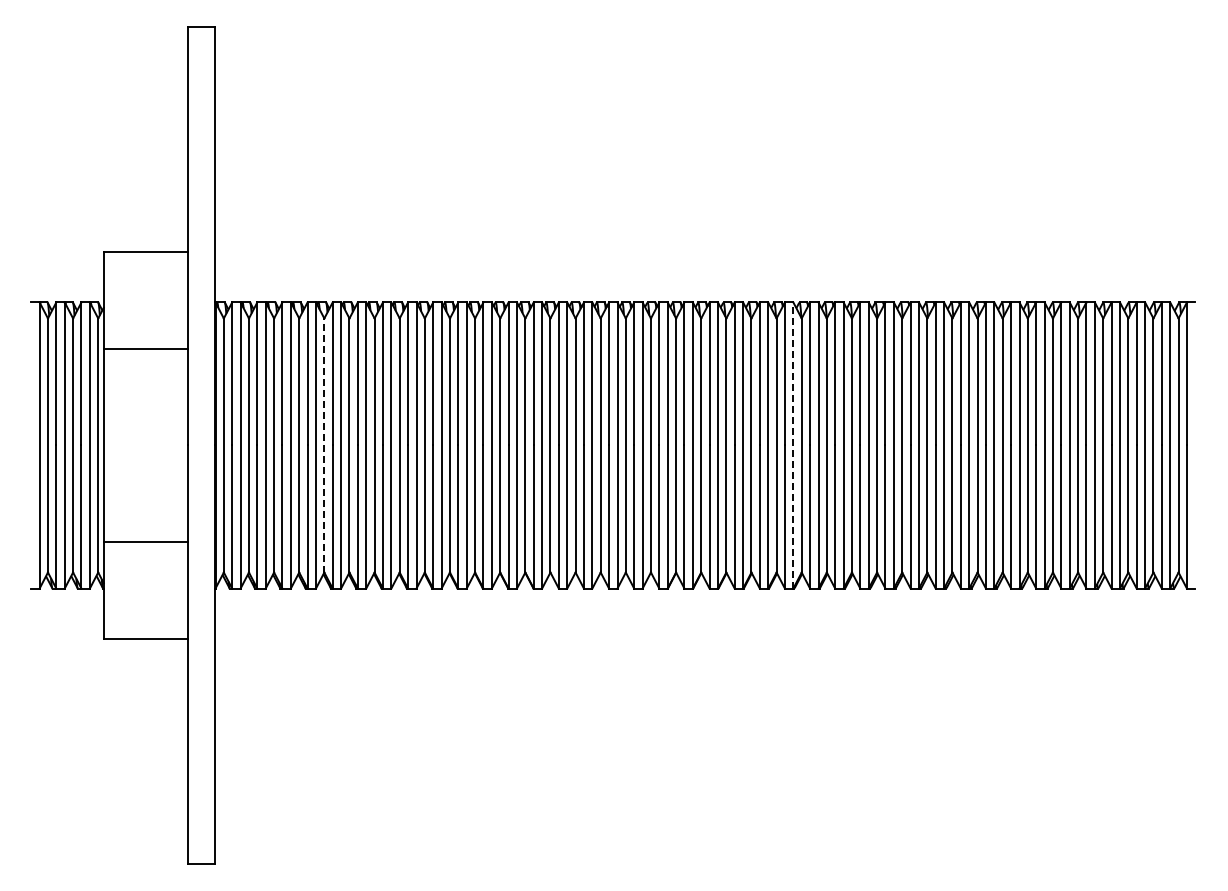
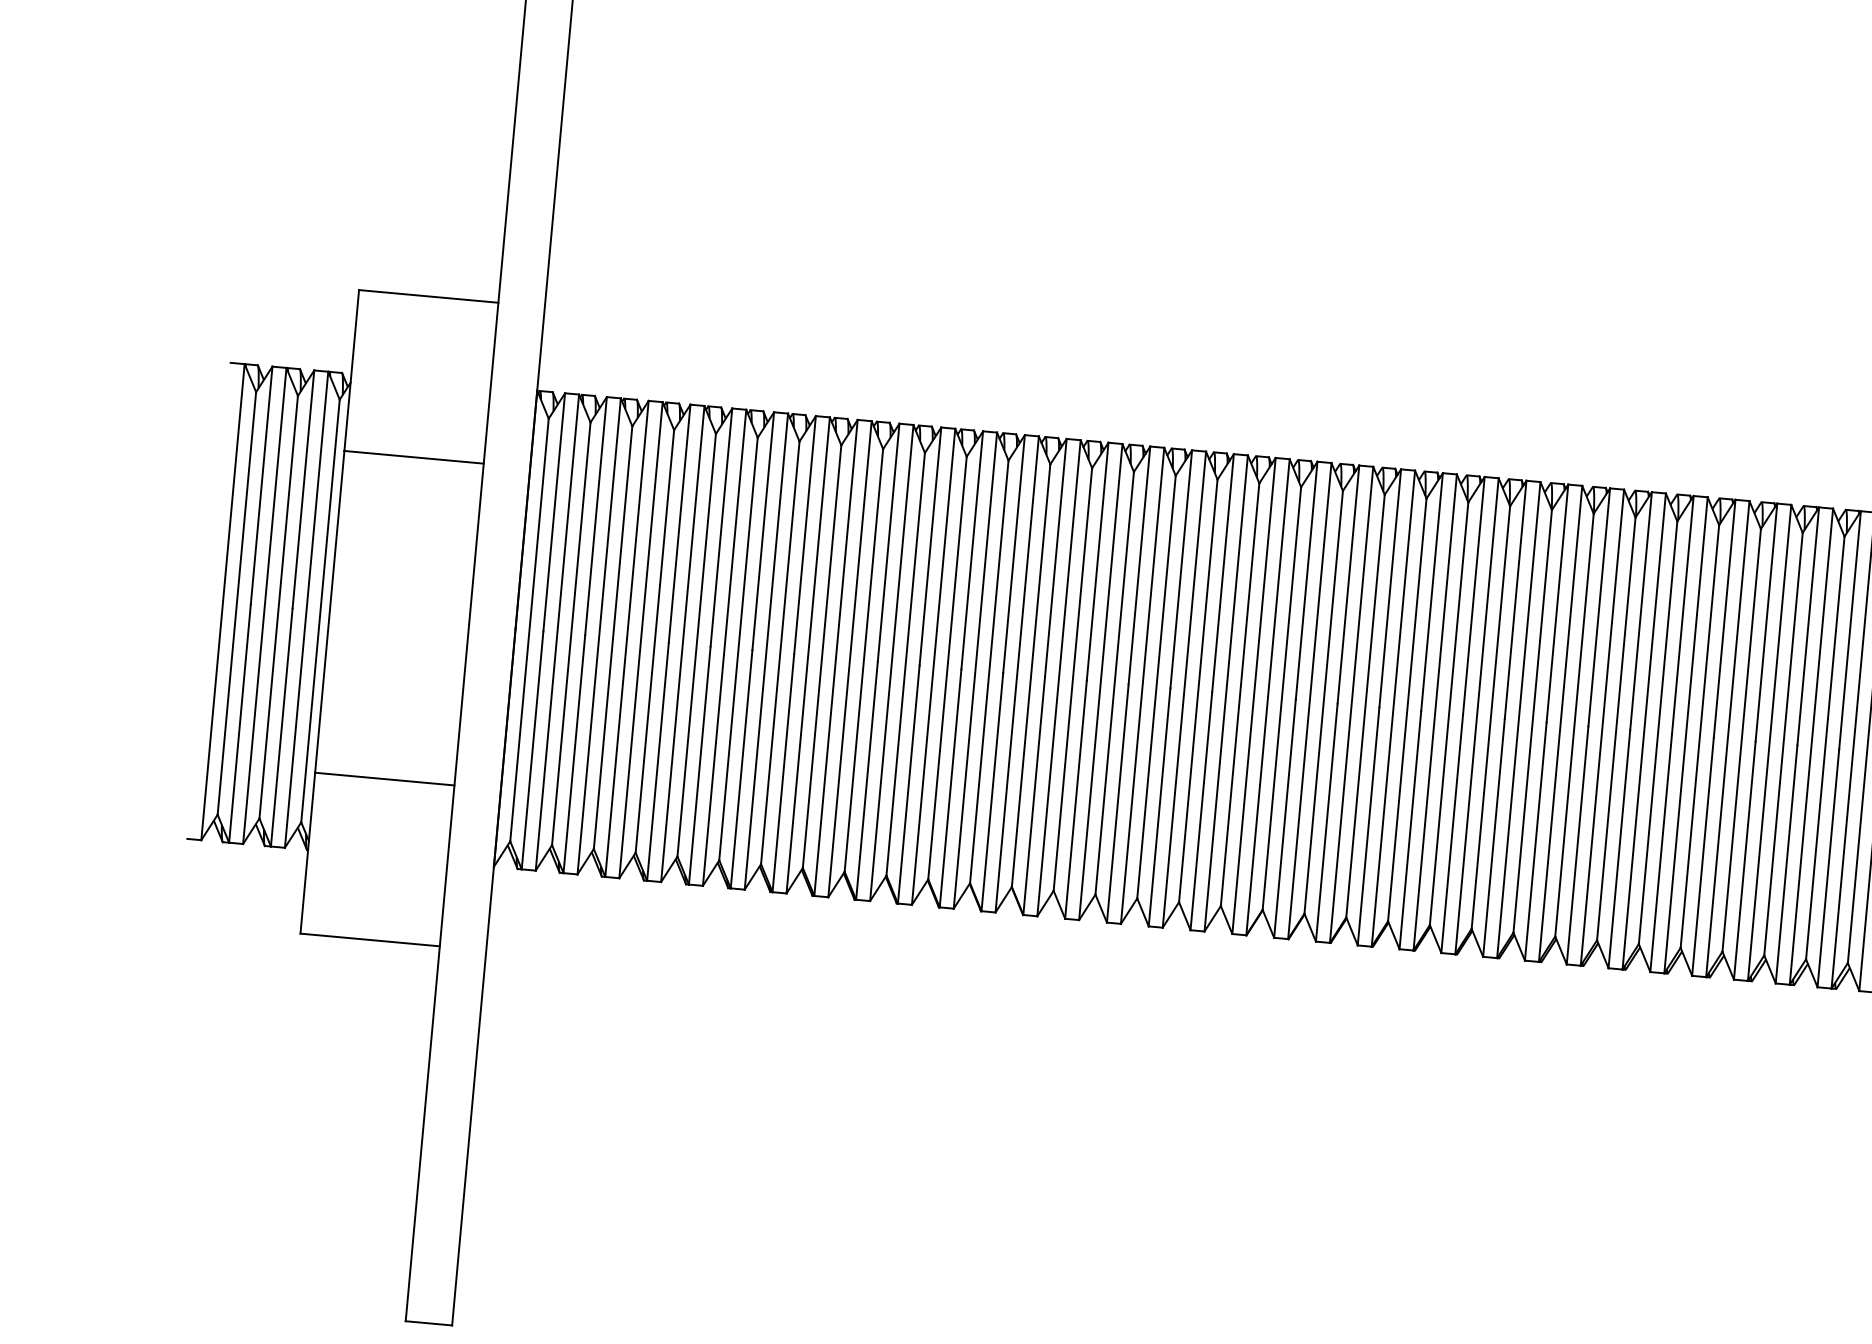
line: (324, 445) -> (696, 645), dashed -> solid
line: (793, 445) -> (1477, 716), dashed -> solid

